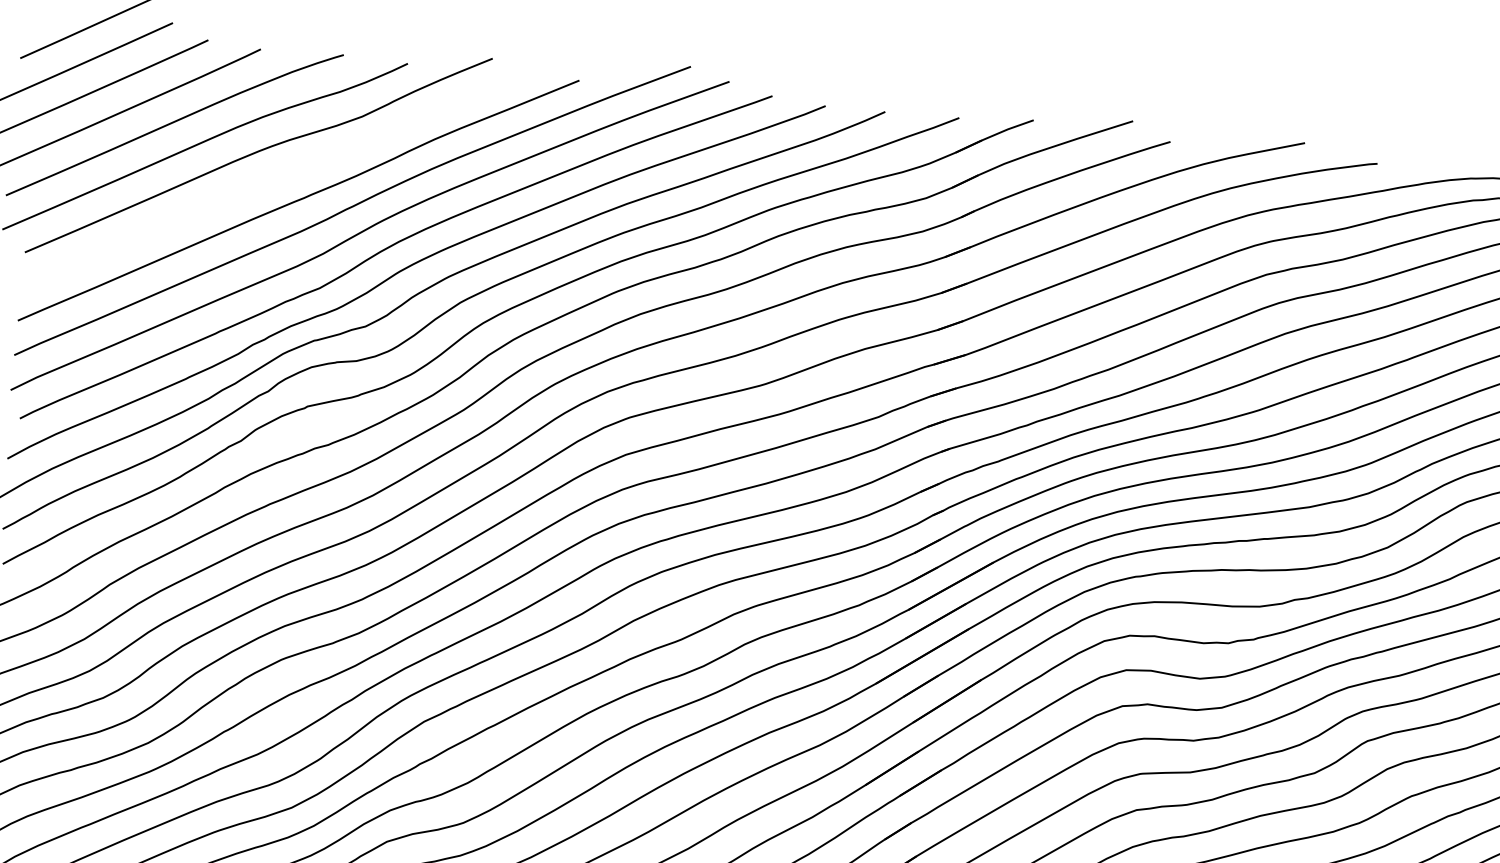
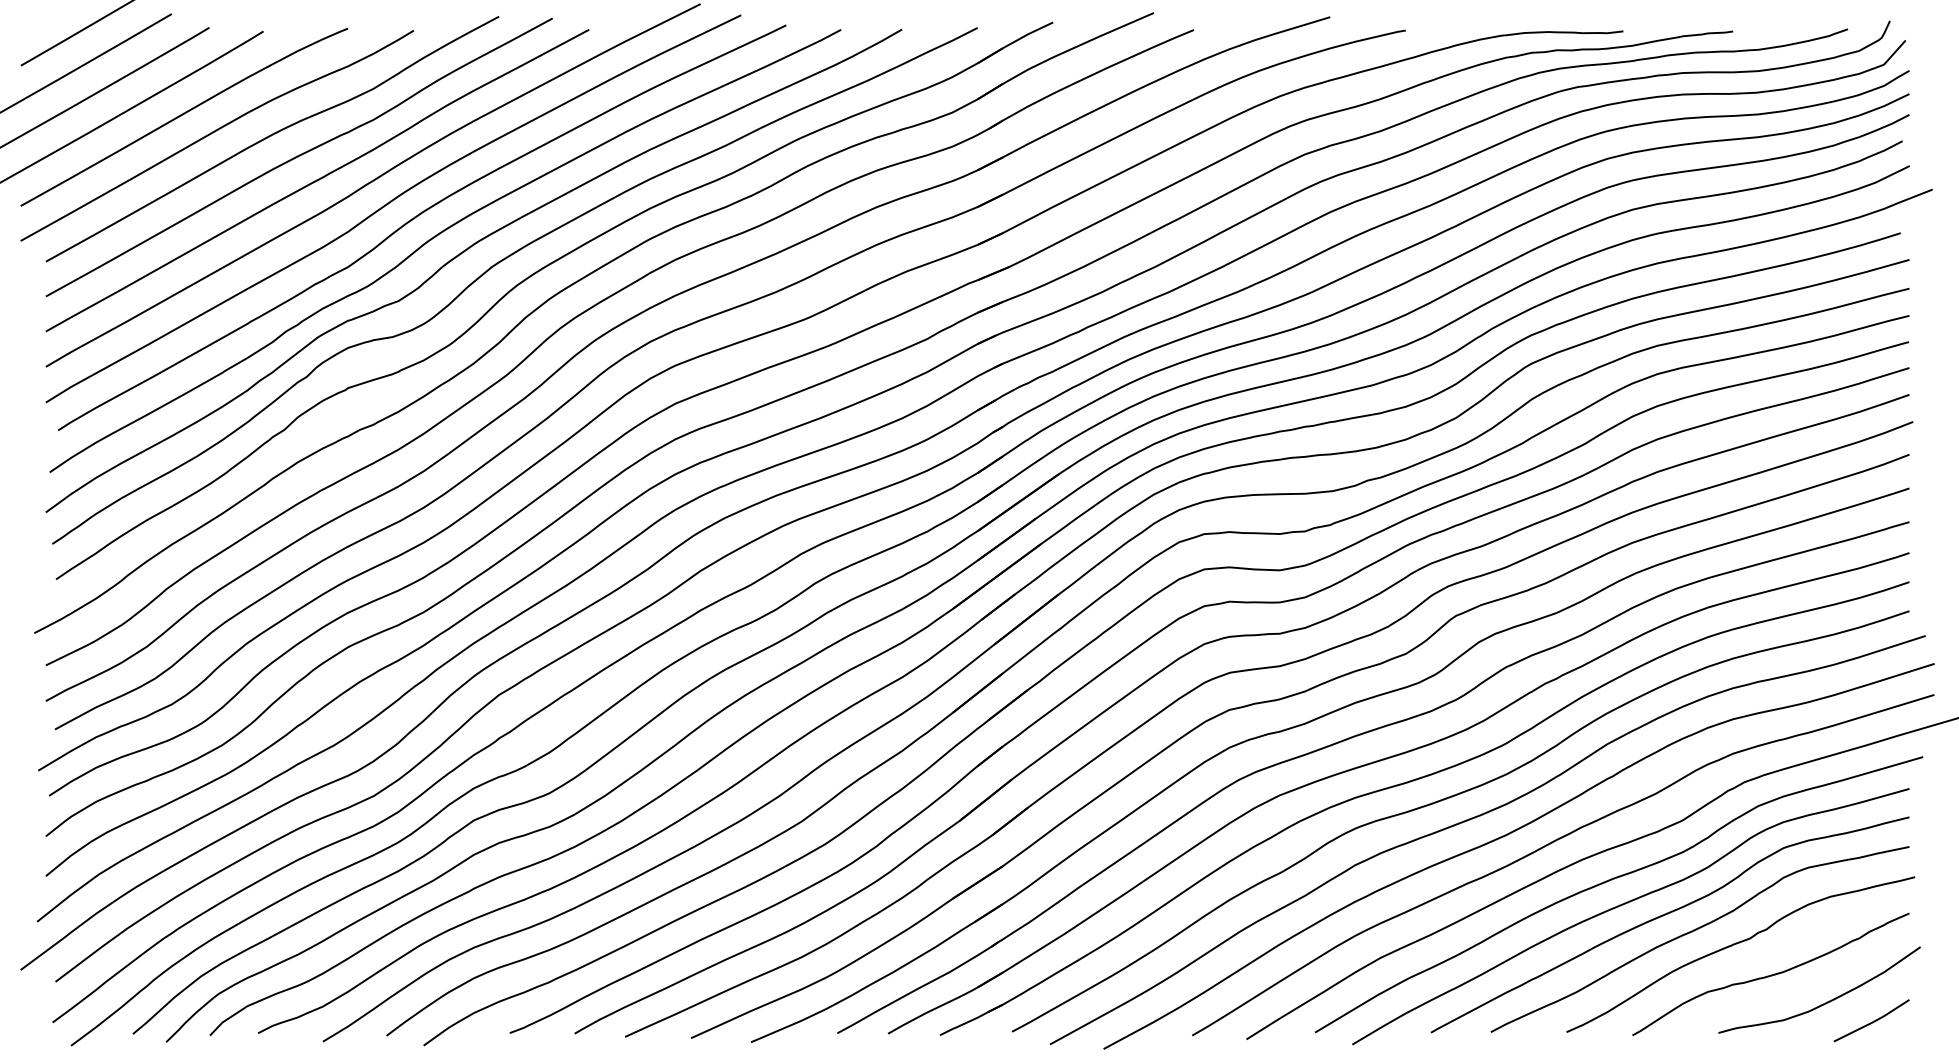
curve: (282, 176) -> (298, 157), added

